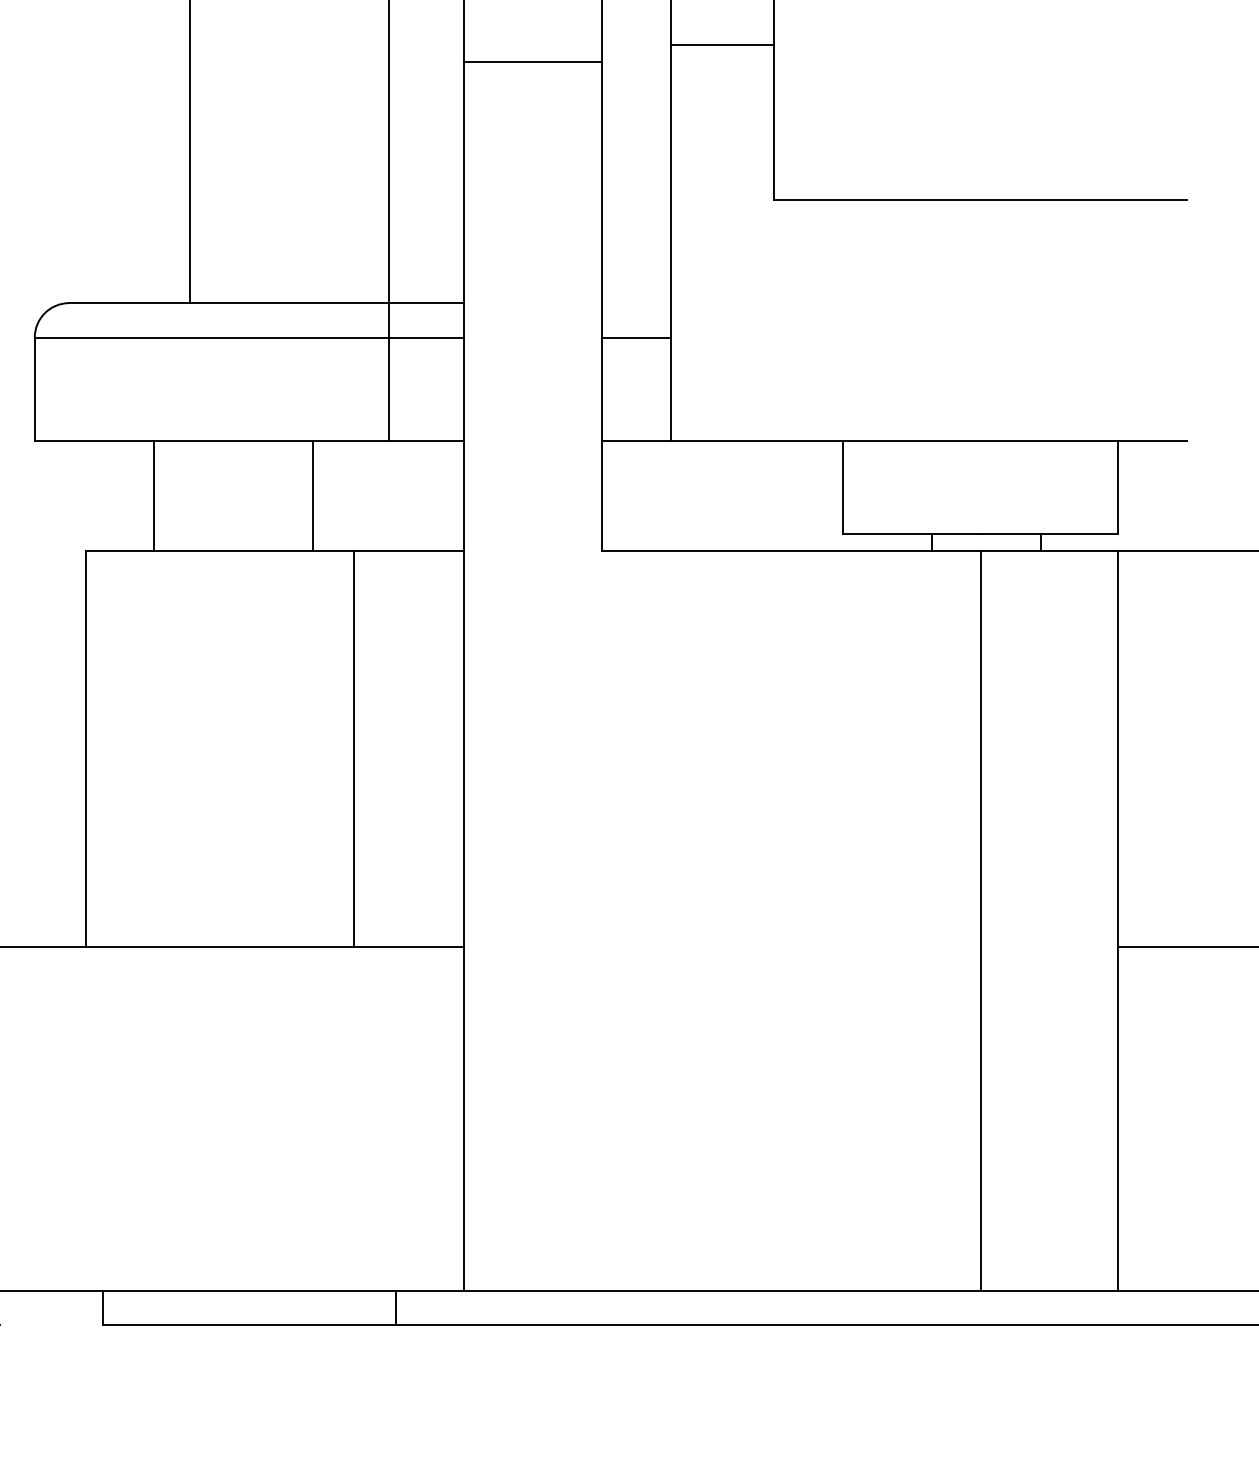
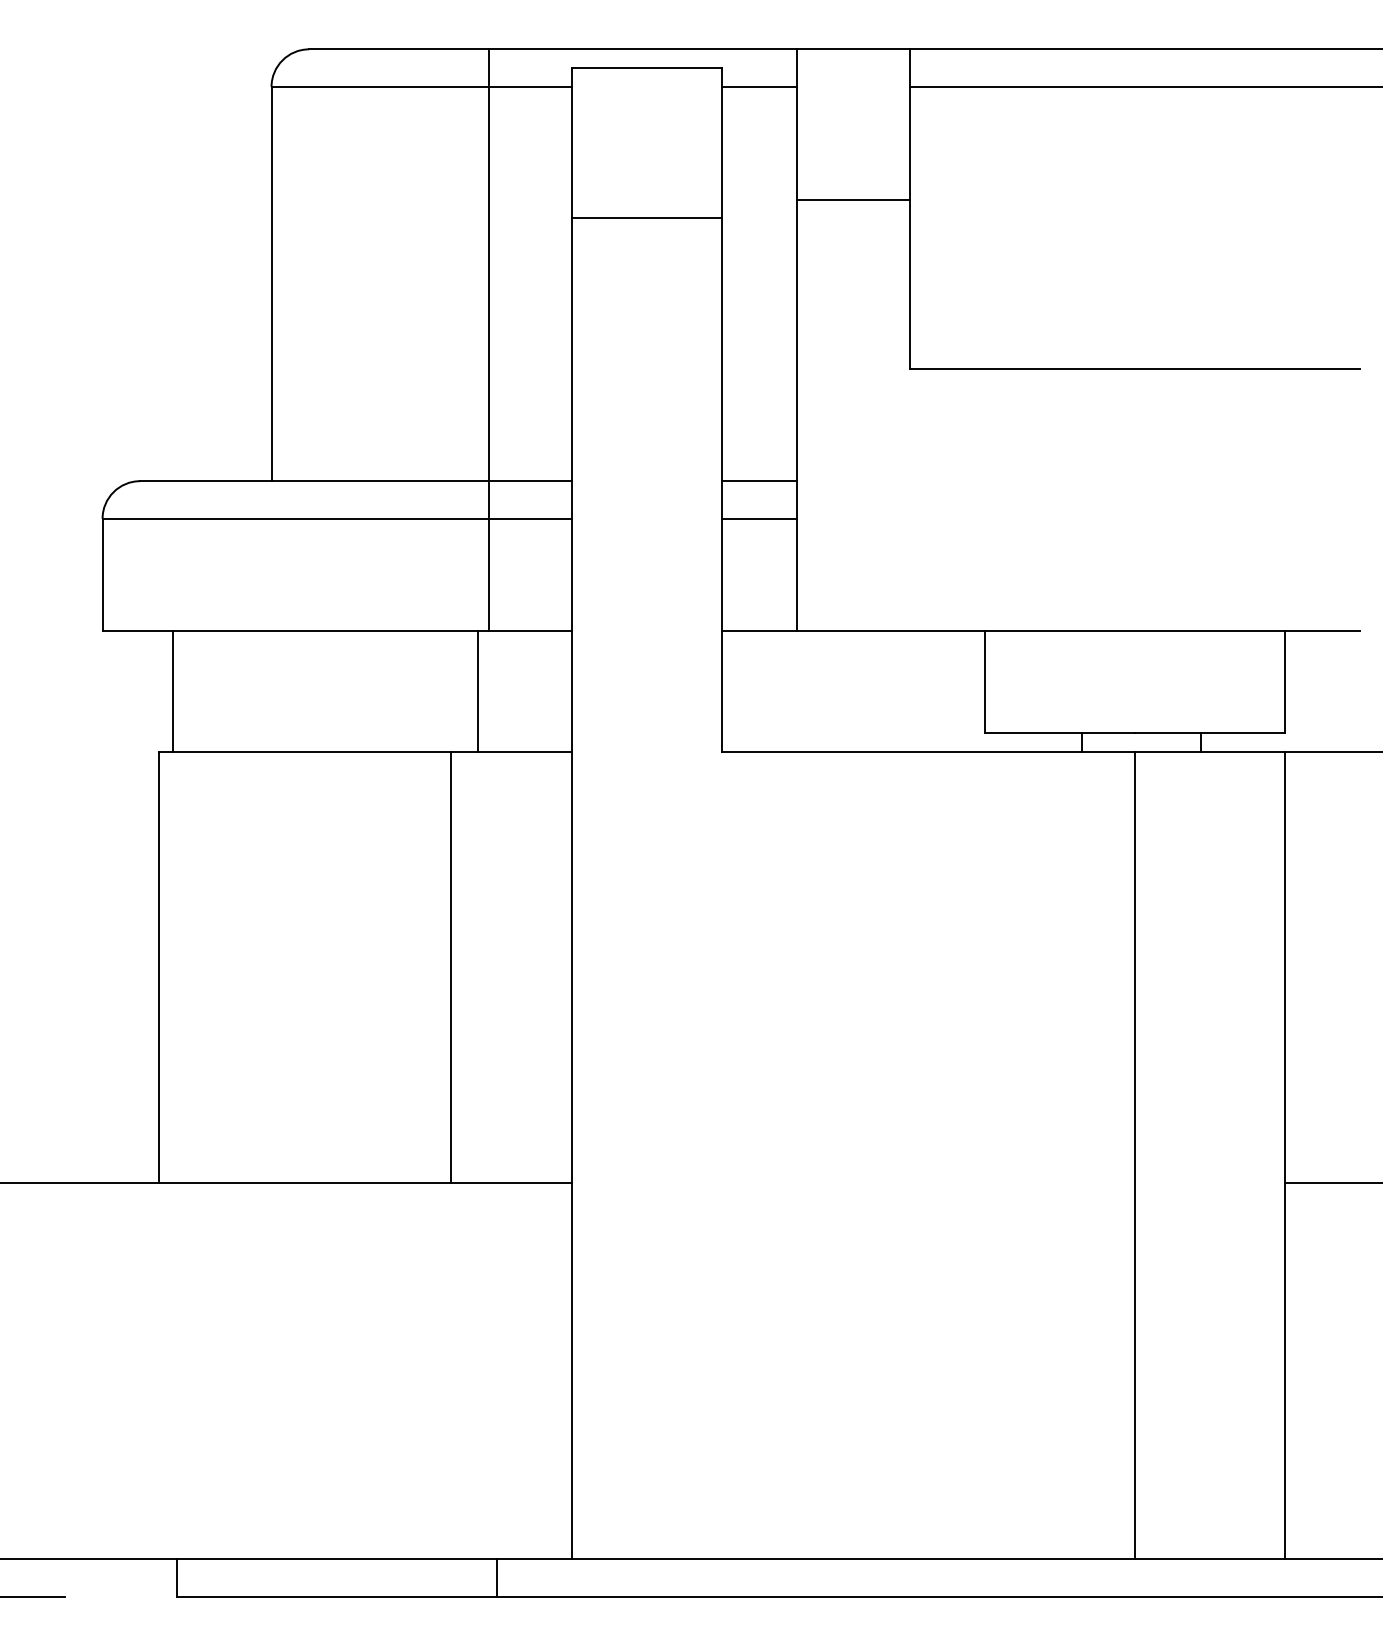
line: (636, 303) -> (759, 481), added
line: (154, 495) -> (173, 691), moved
line: (313, 495) -> (477, 691), moved

